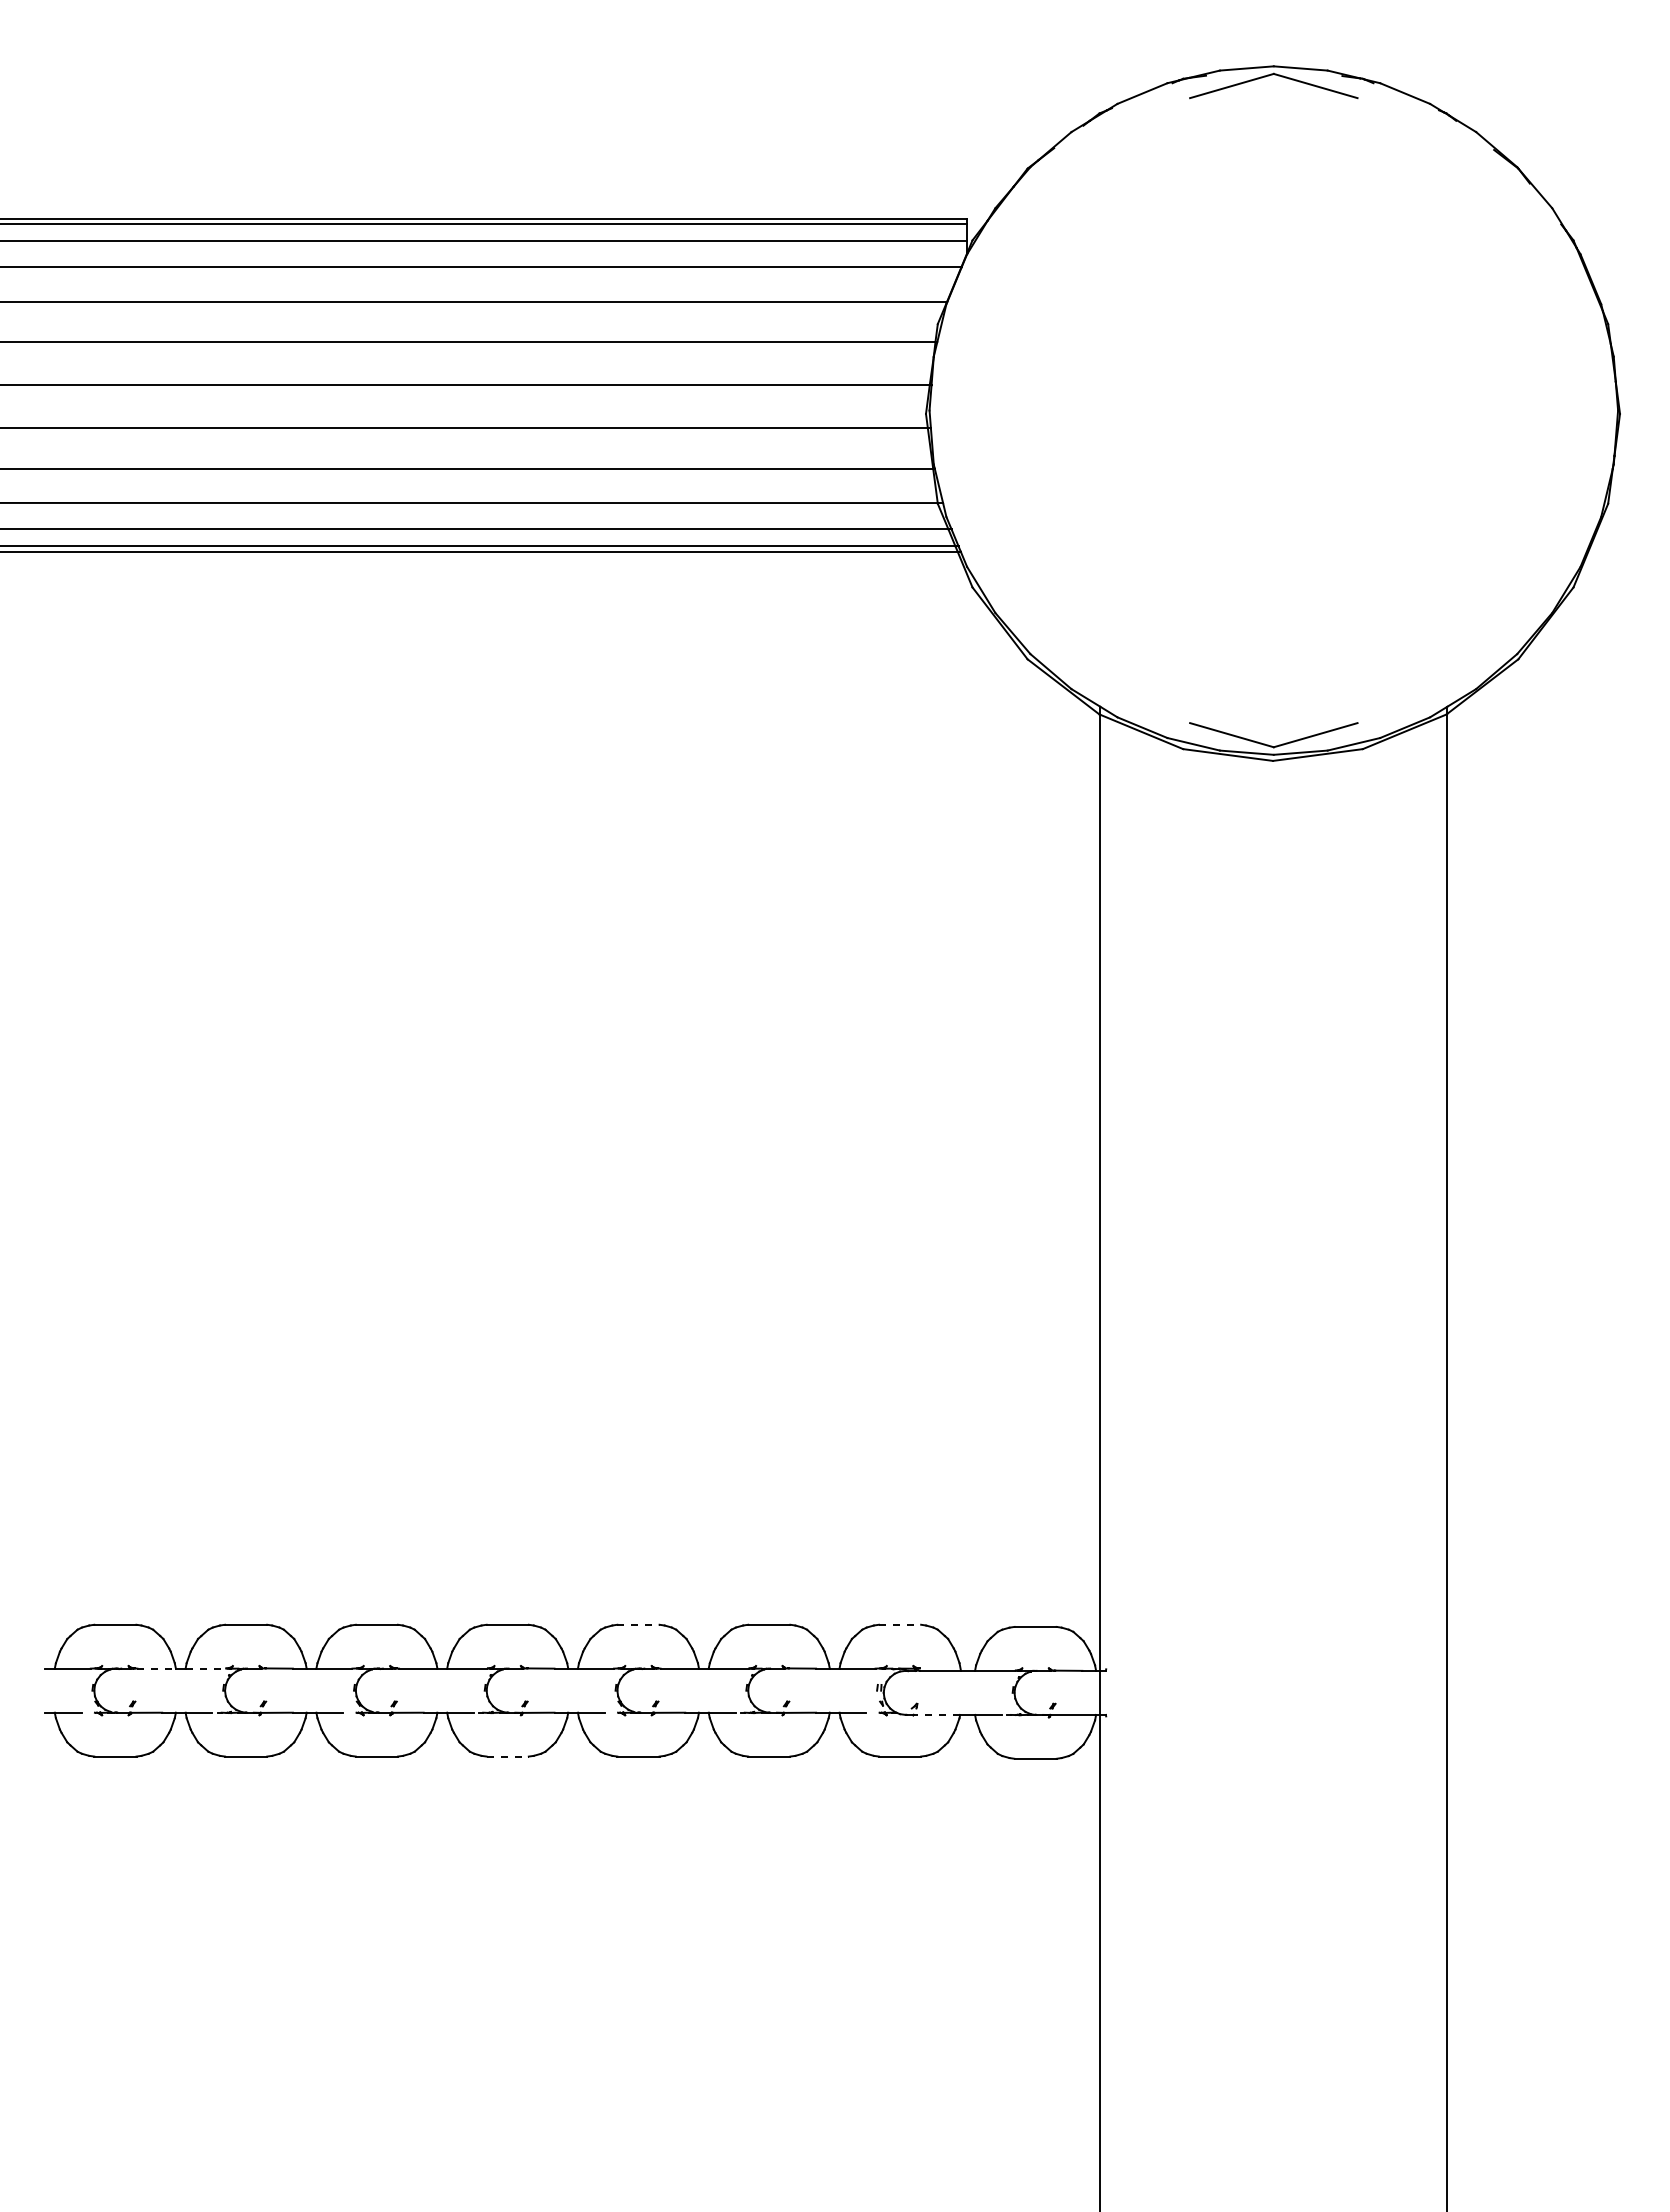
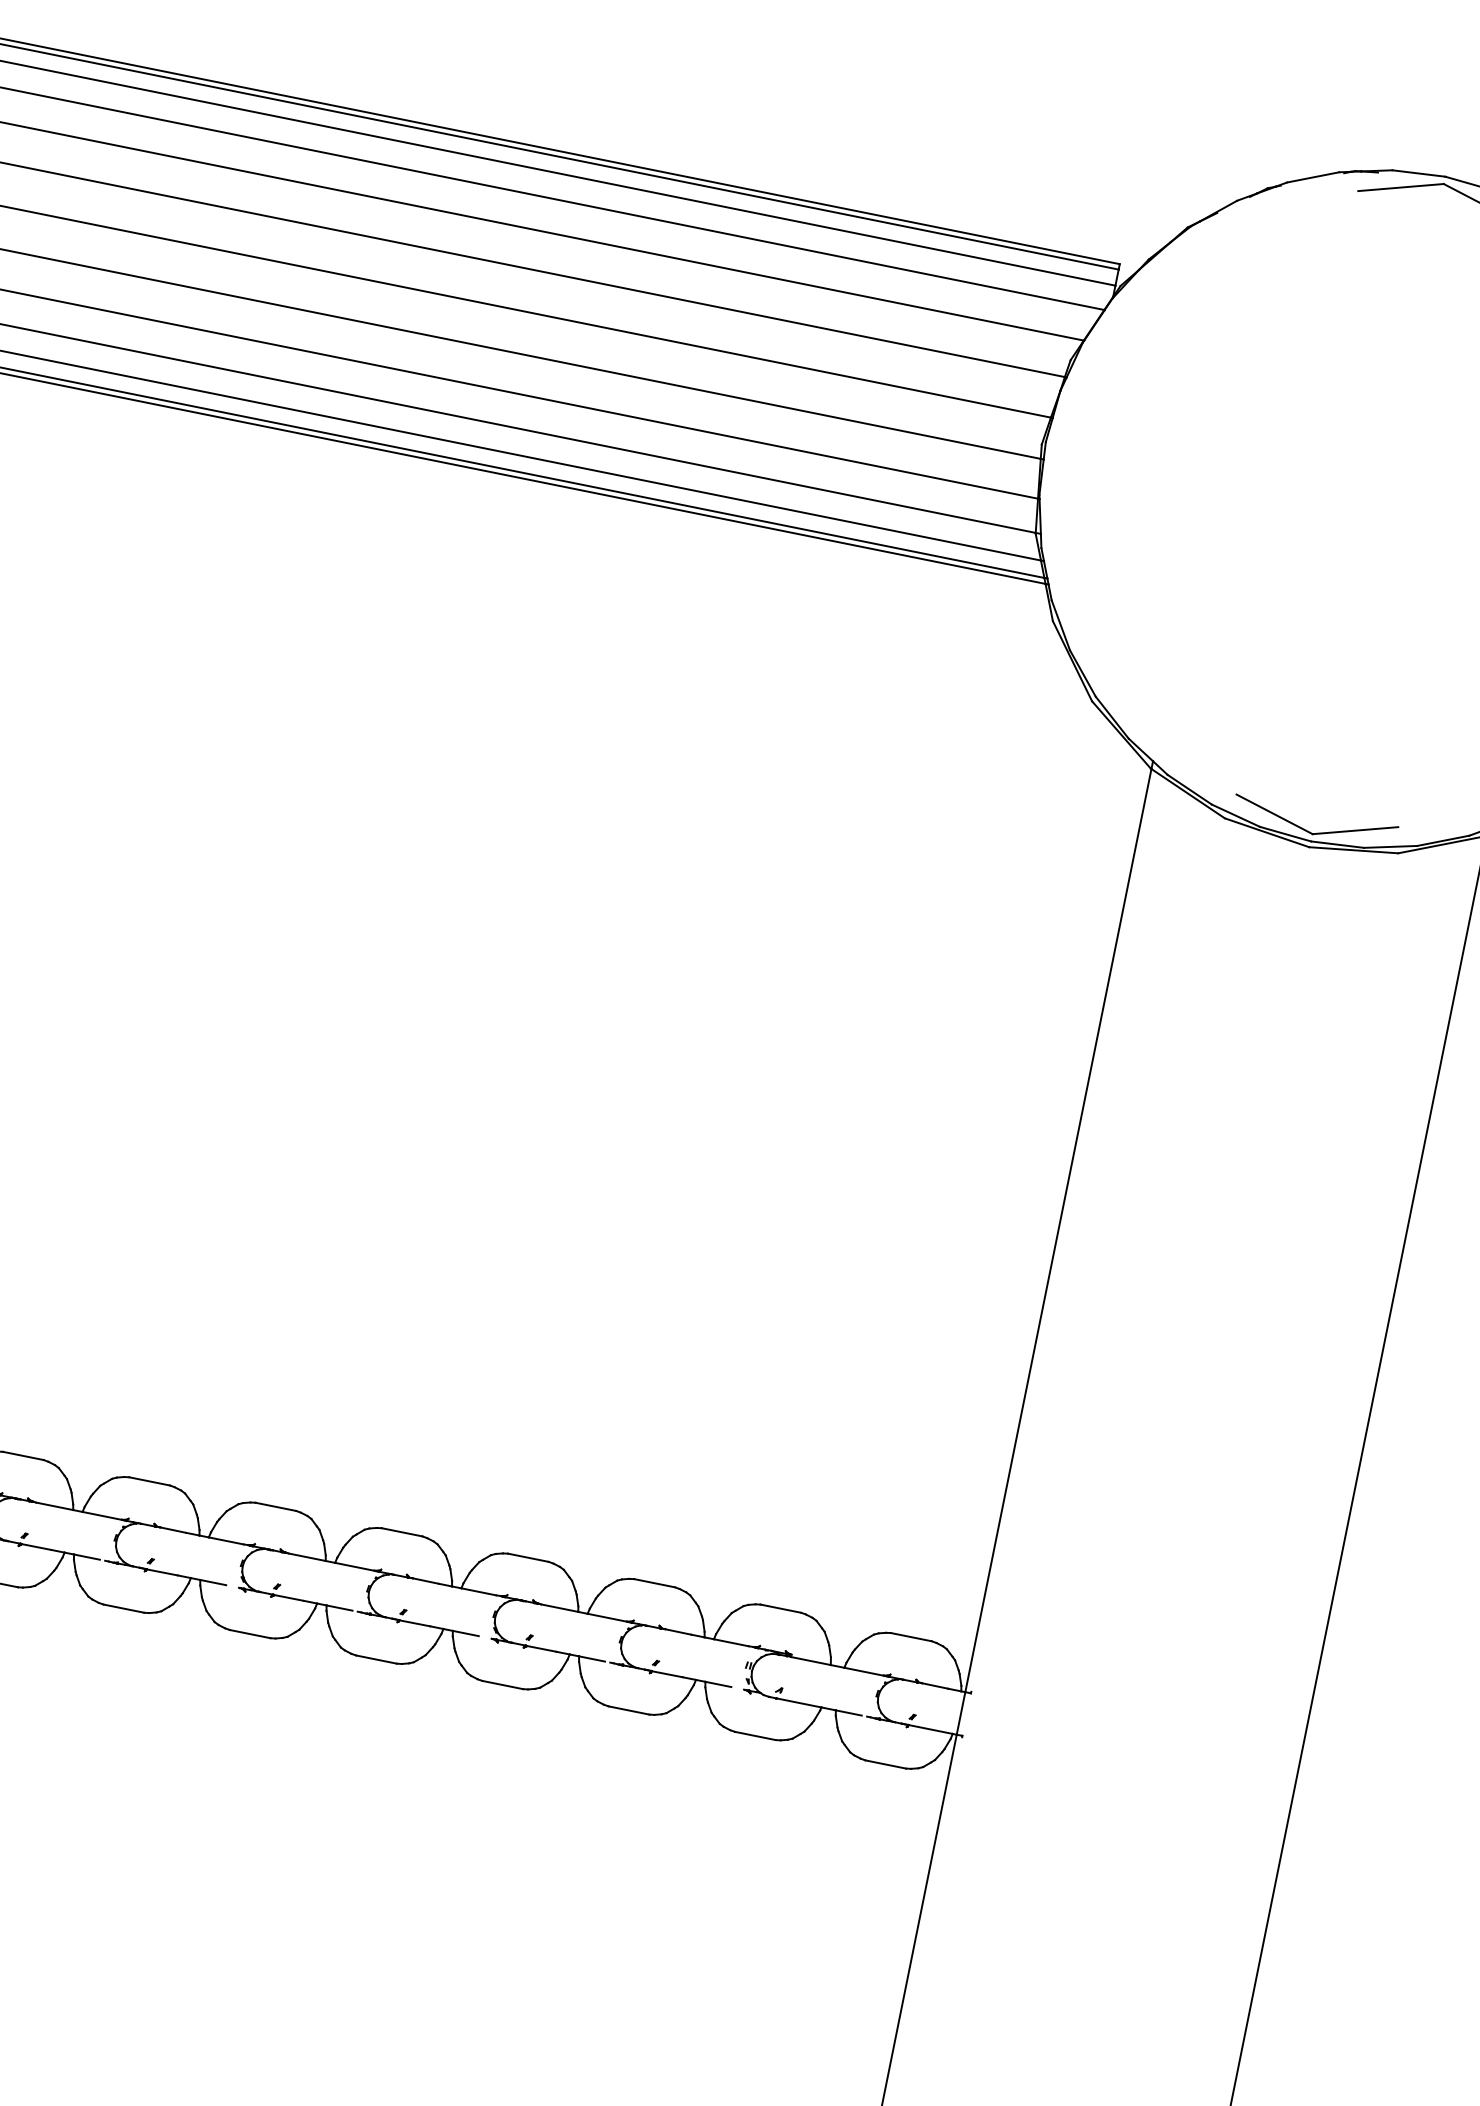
line: (638, 1624) -> (528, 1557), dashed -> solid
line: (900, 1624) -> (781, 1608), dashed -> solid
line: (157, 1668) -> (55, 1506), dashed -> solid
line: (206, 1668) -> (102, 1515), dashed -> solid
line: (936, 1714) -> (798, 1702), dashed -> solid
line: (508, 1756) -> (377, 1659), dashed -> solid

